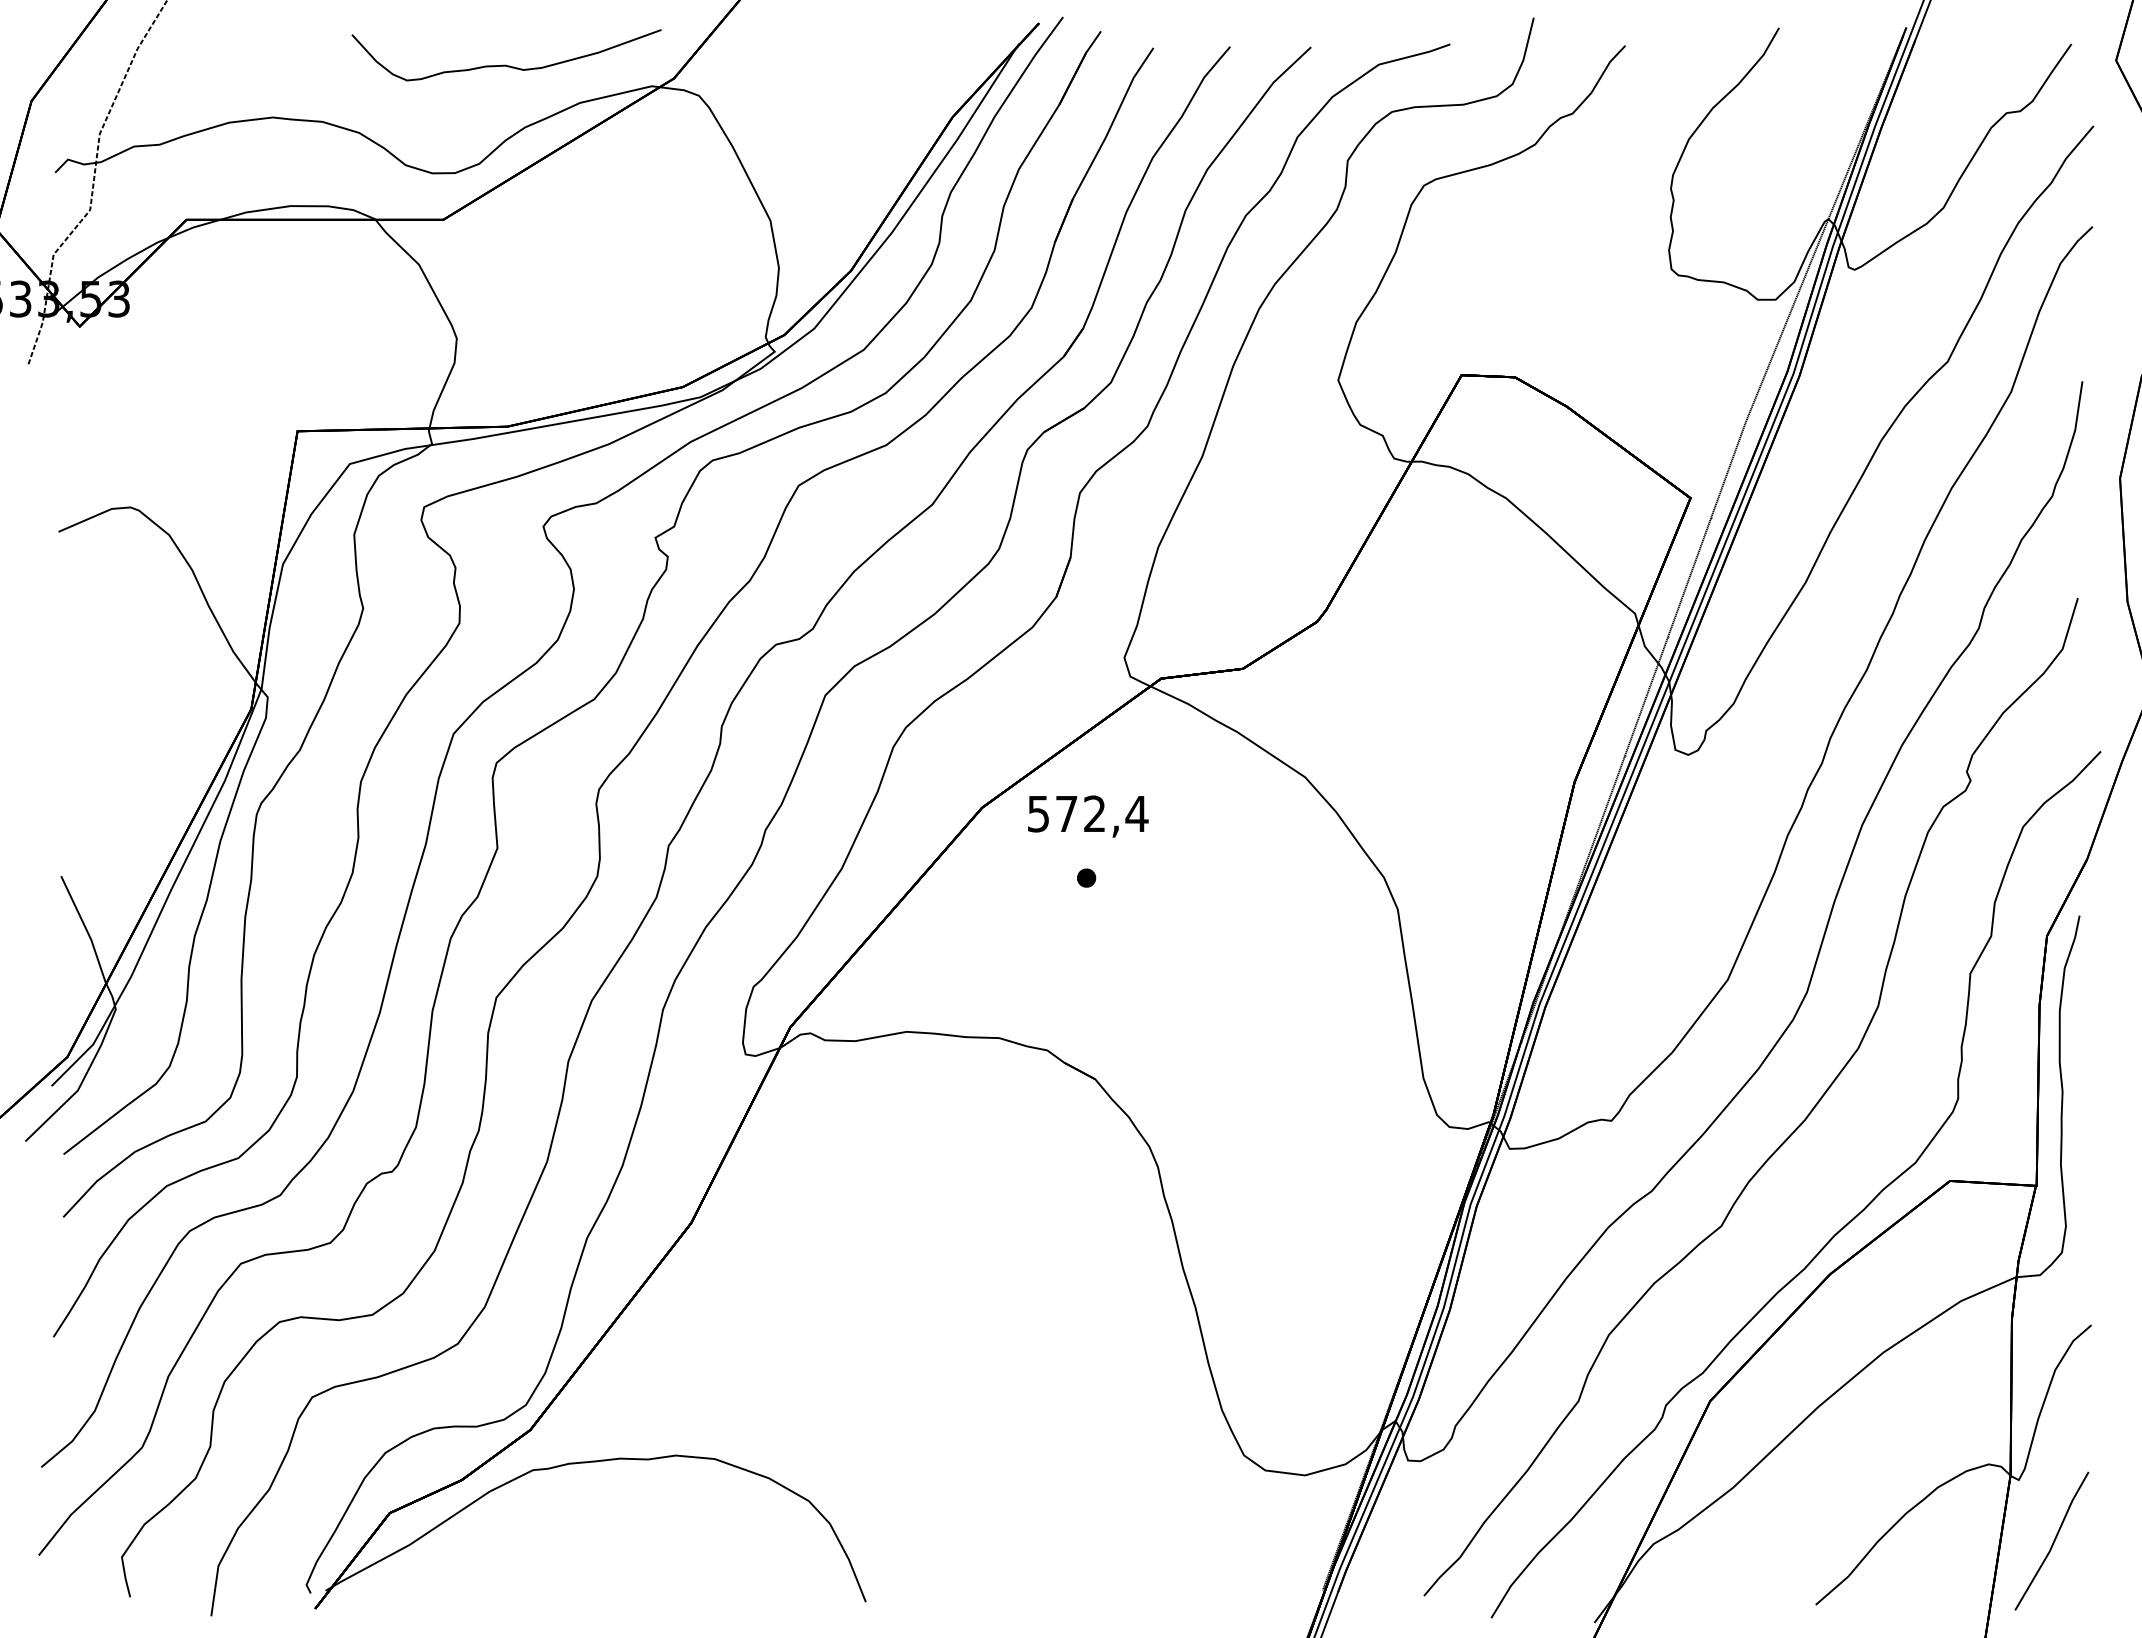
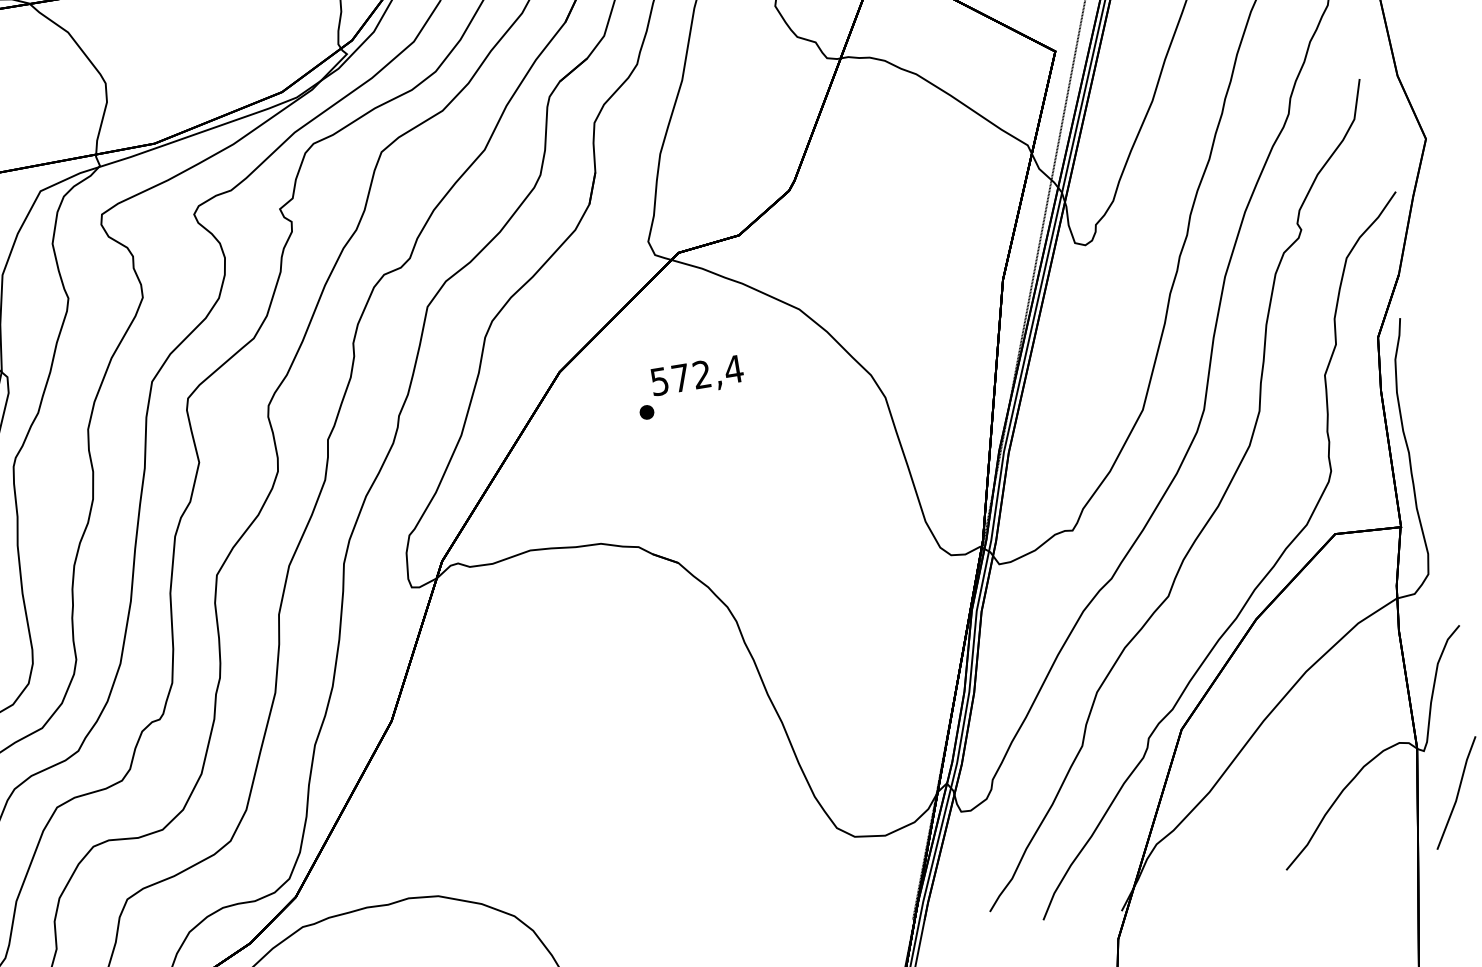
text: (1088, 816) -> (697, 377), moved

